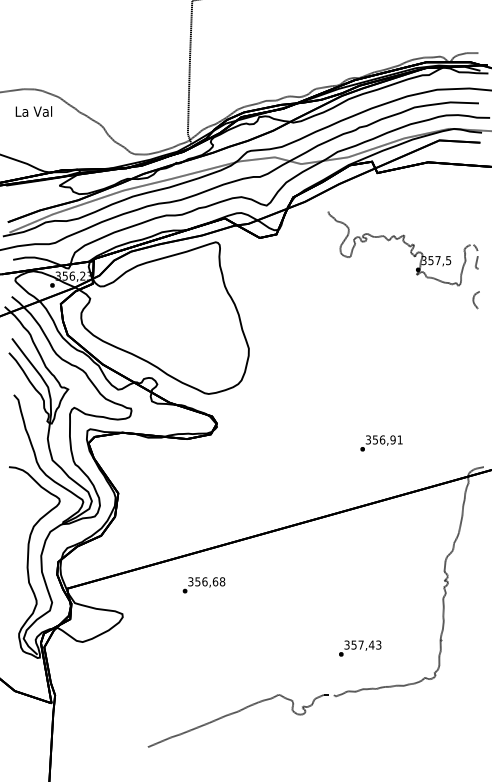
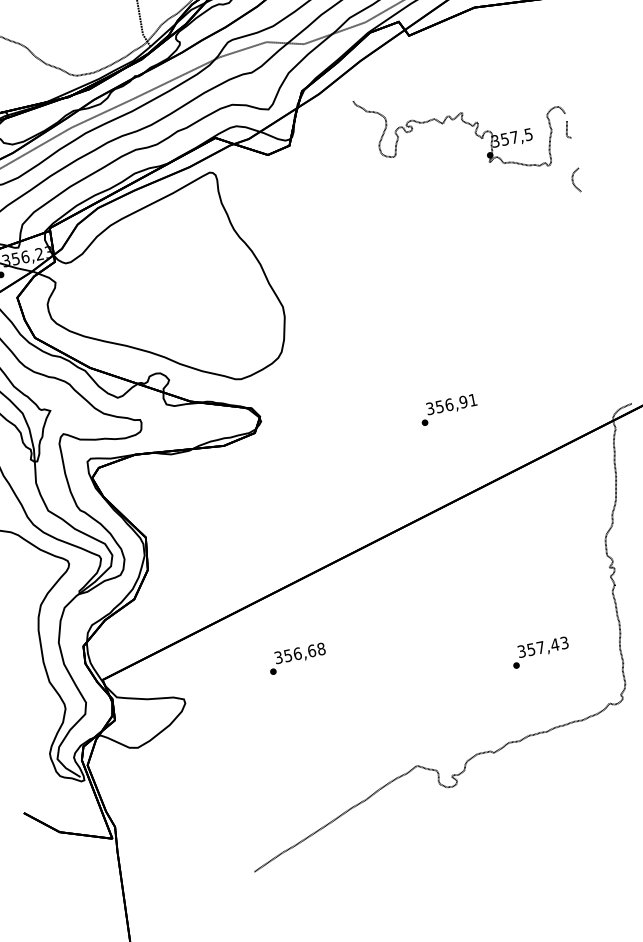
text: (381, 443) -> (448, 409), moved
text: (203, 585) -> (296, 659), moved
text: (360, 648) -> (540, 652), moved

